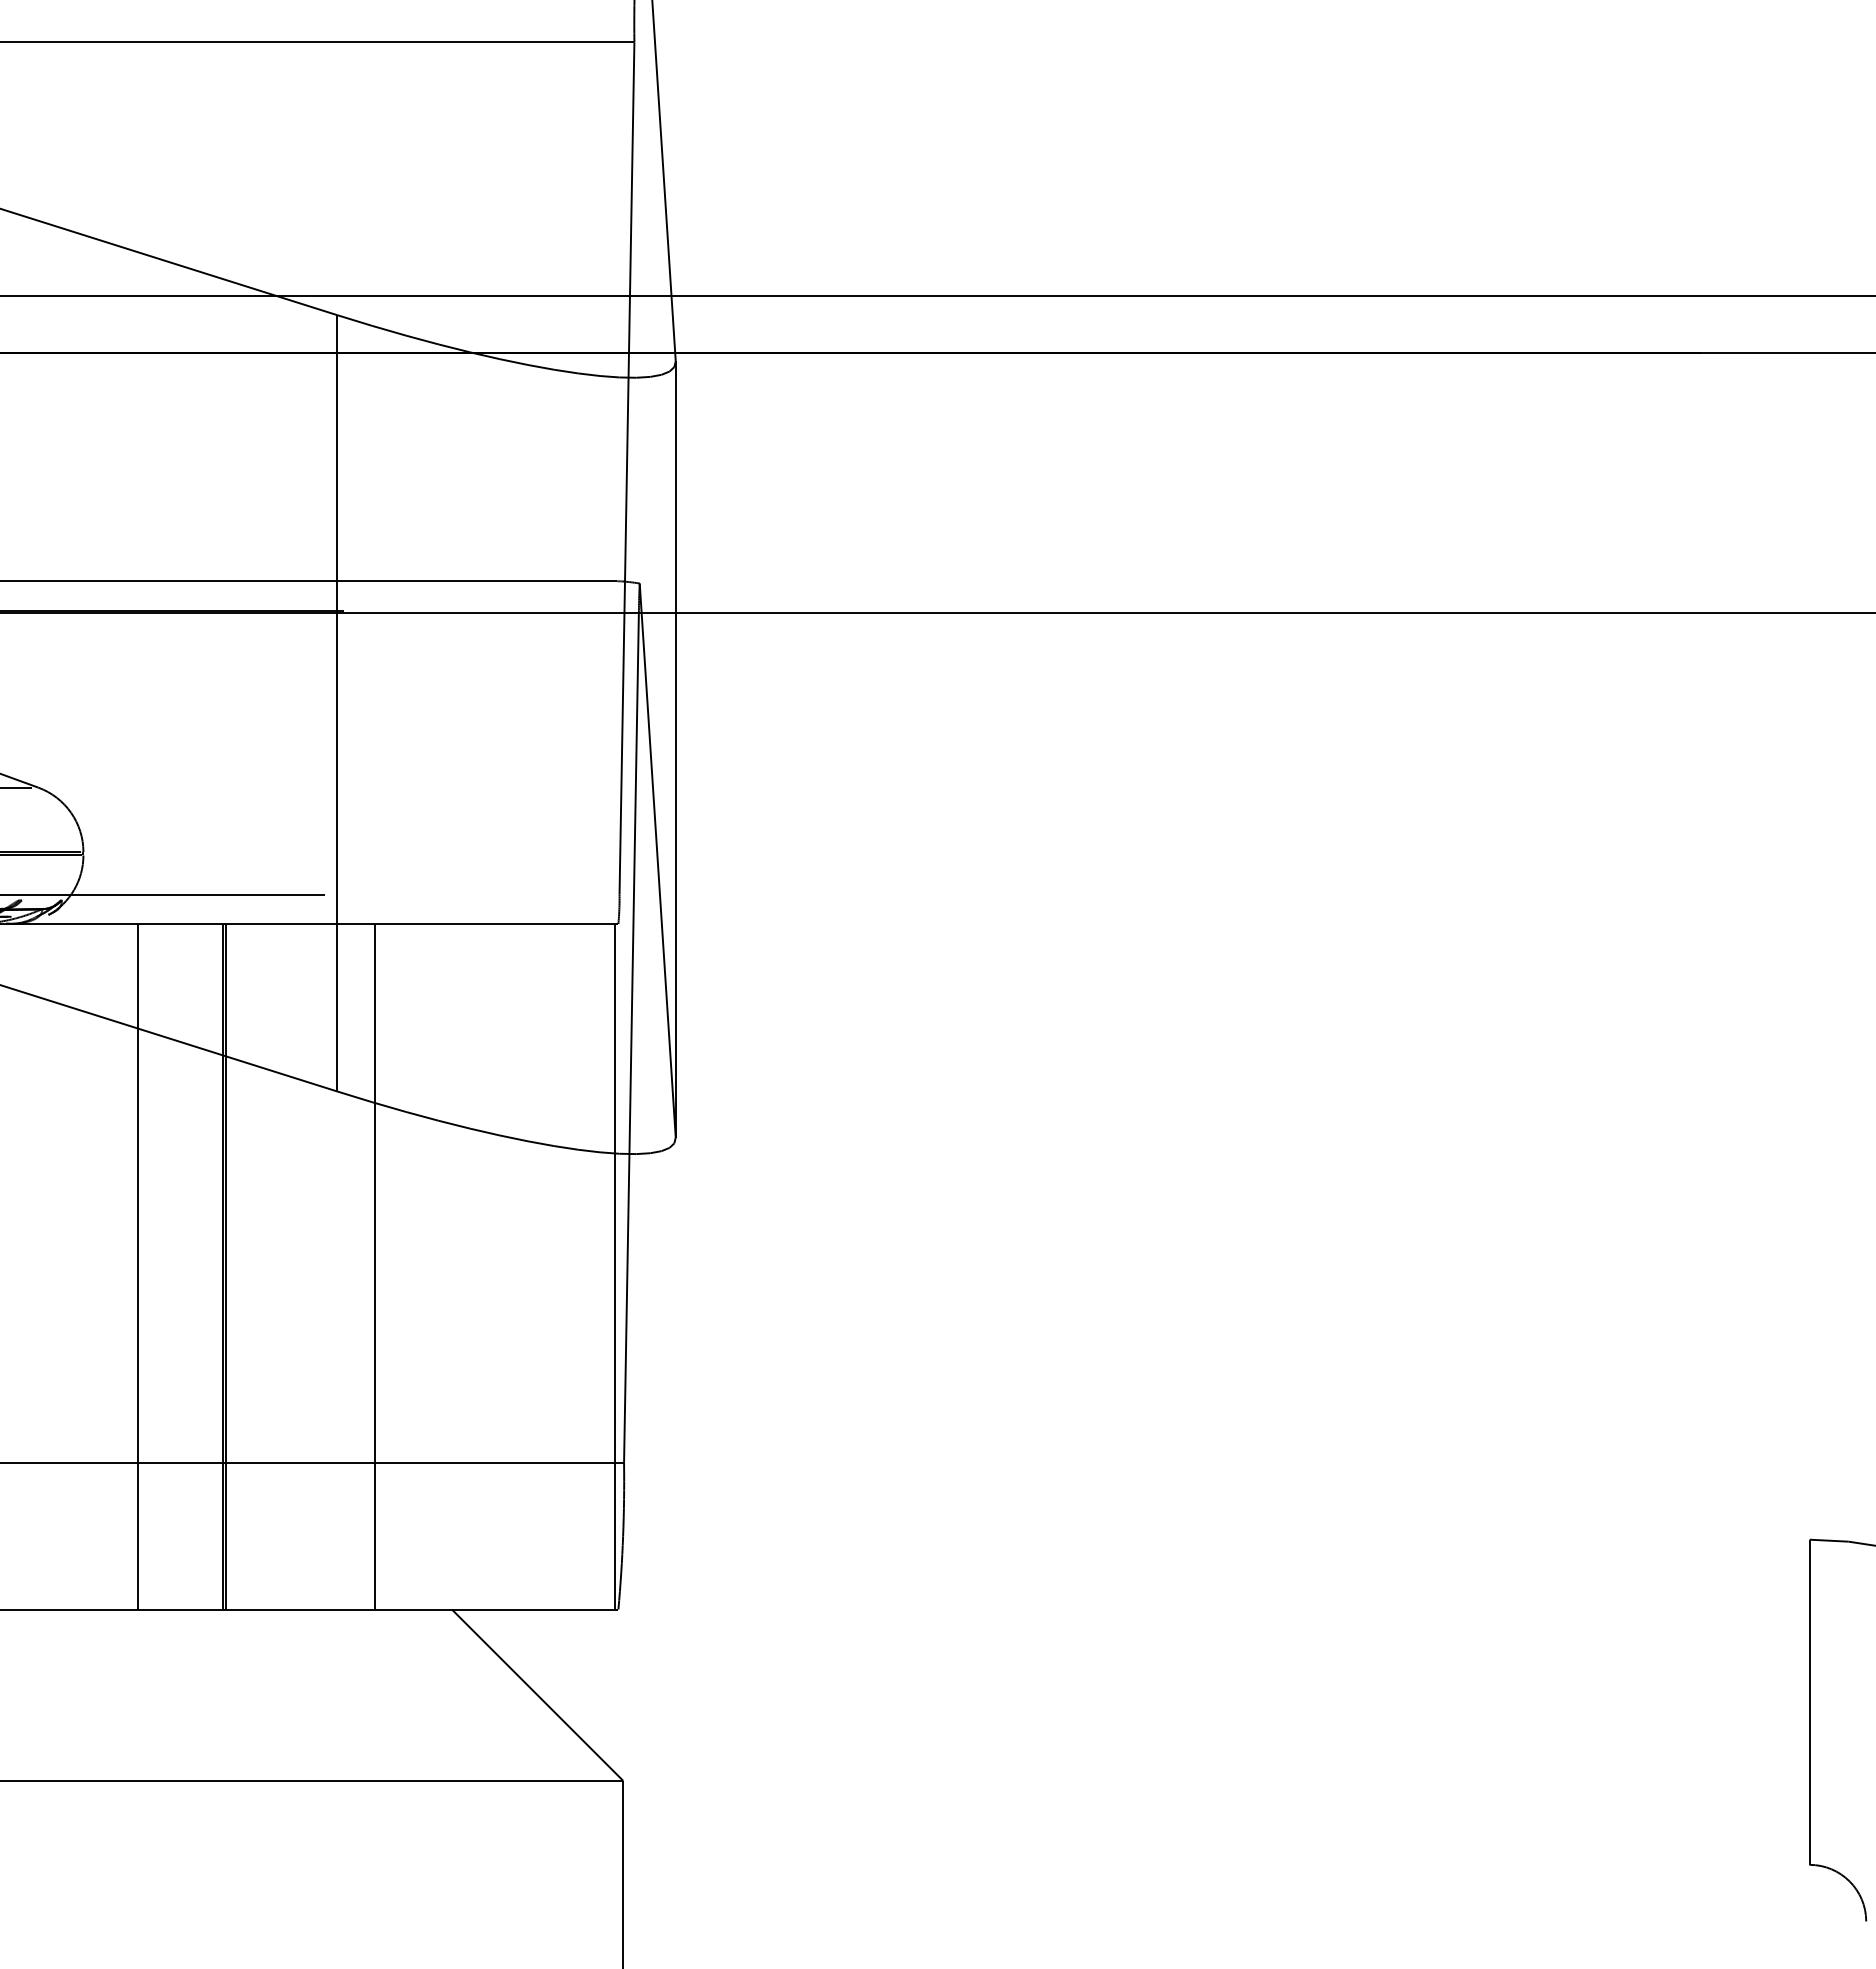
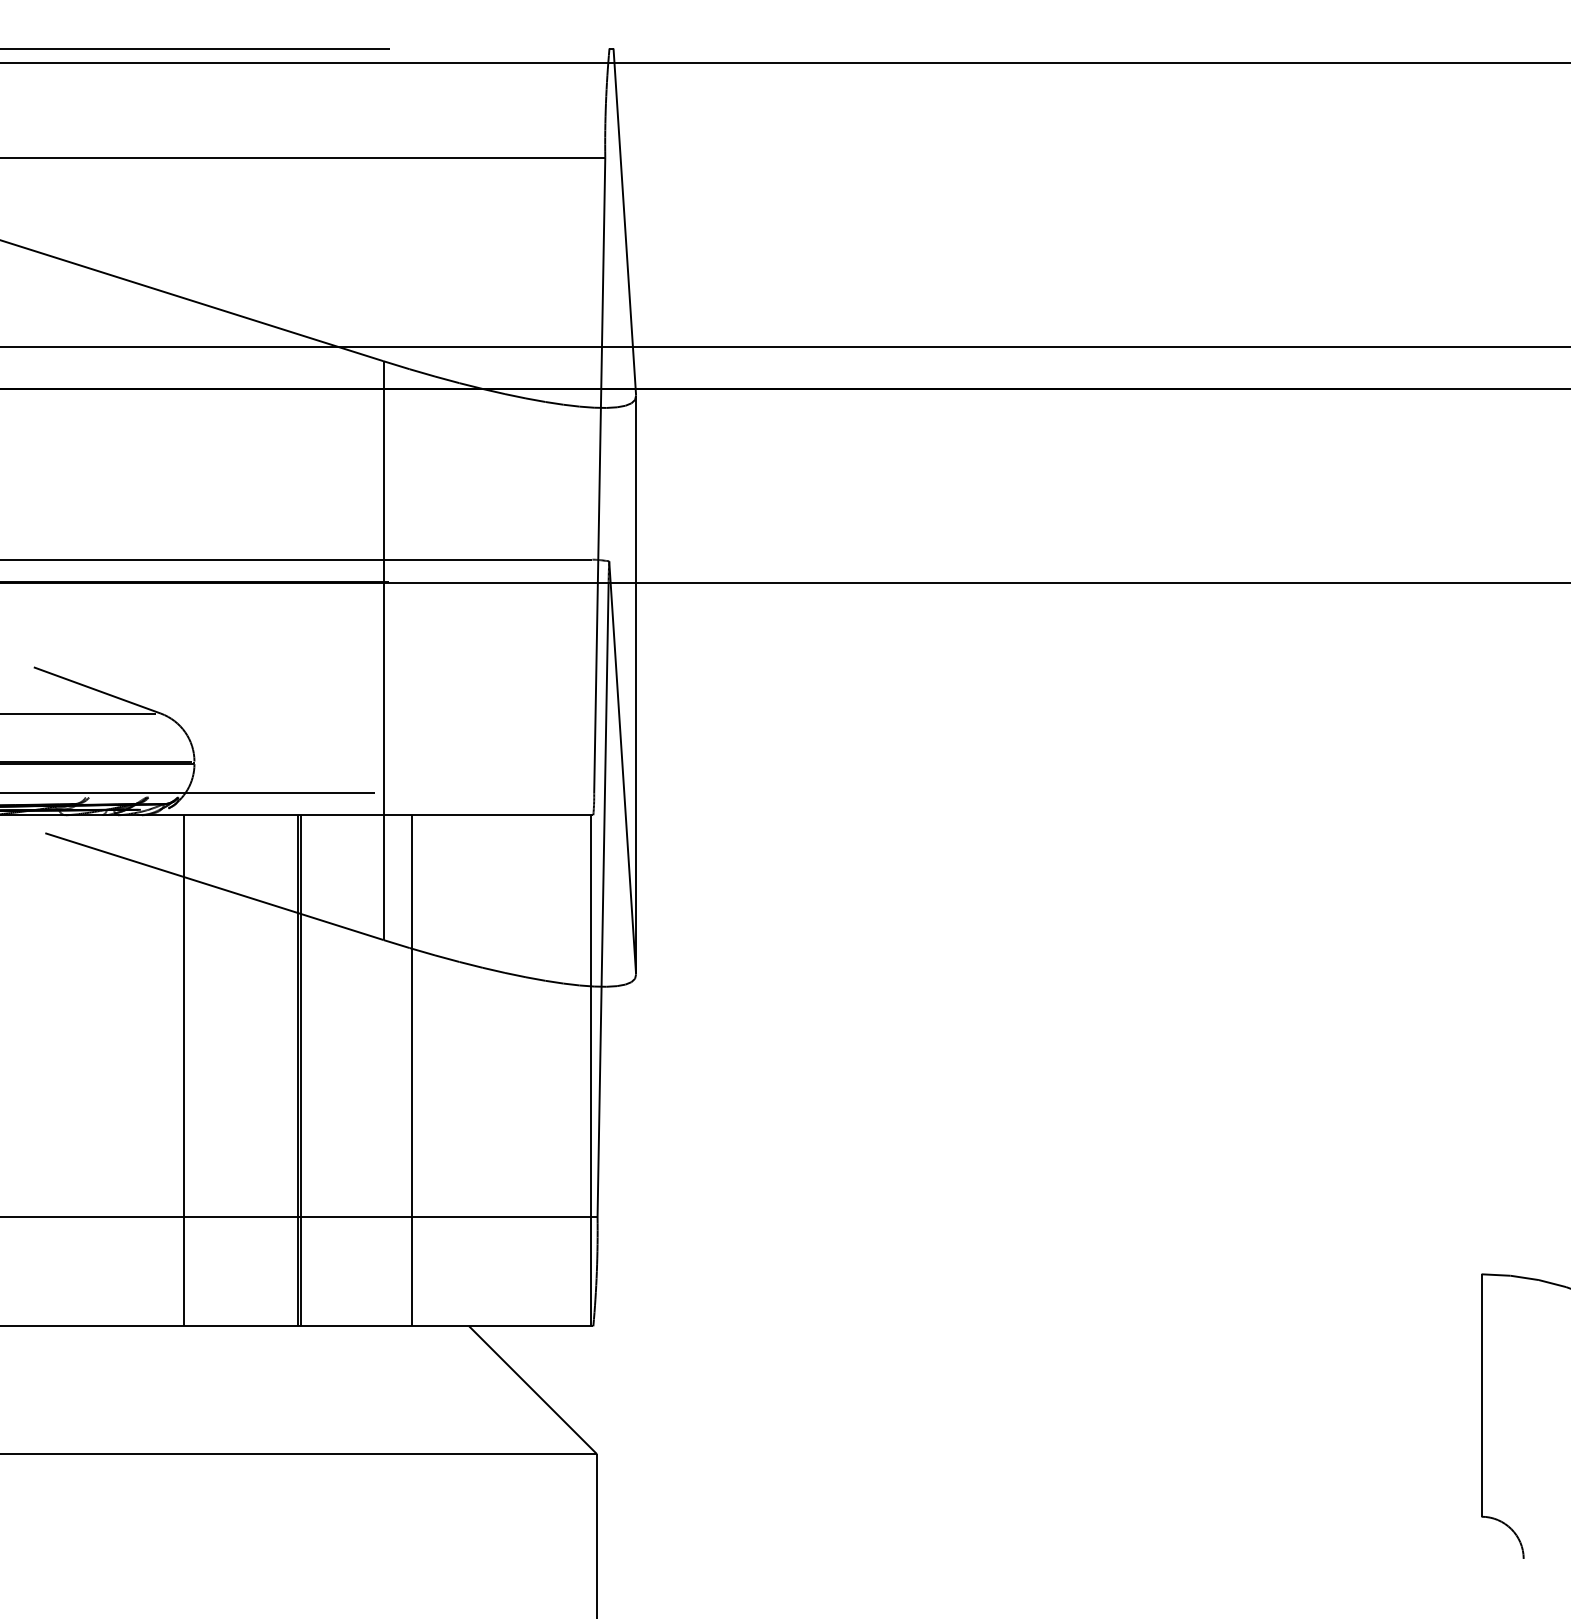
line: (138, 1266) -> (184, 1070), moved

